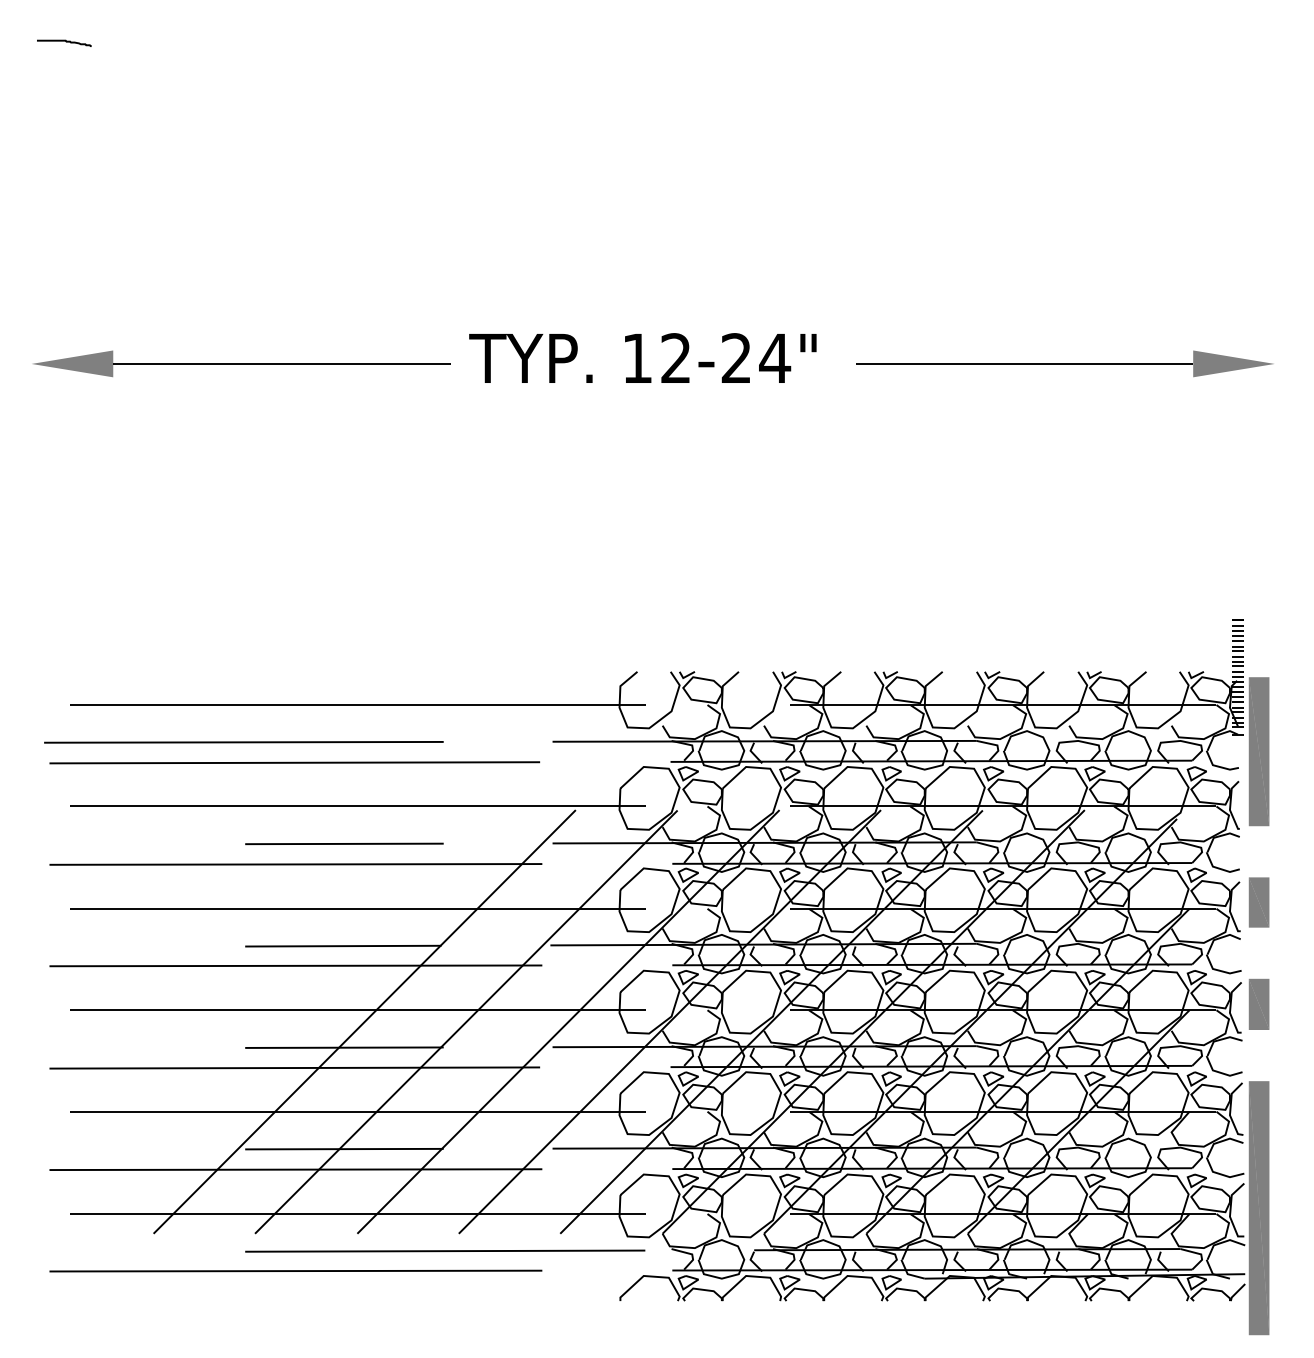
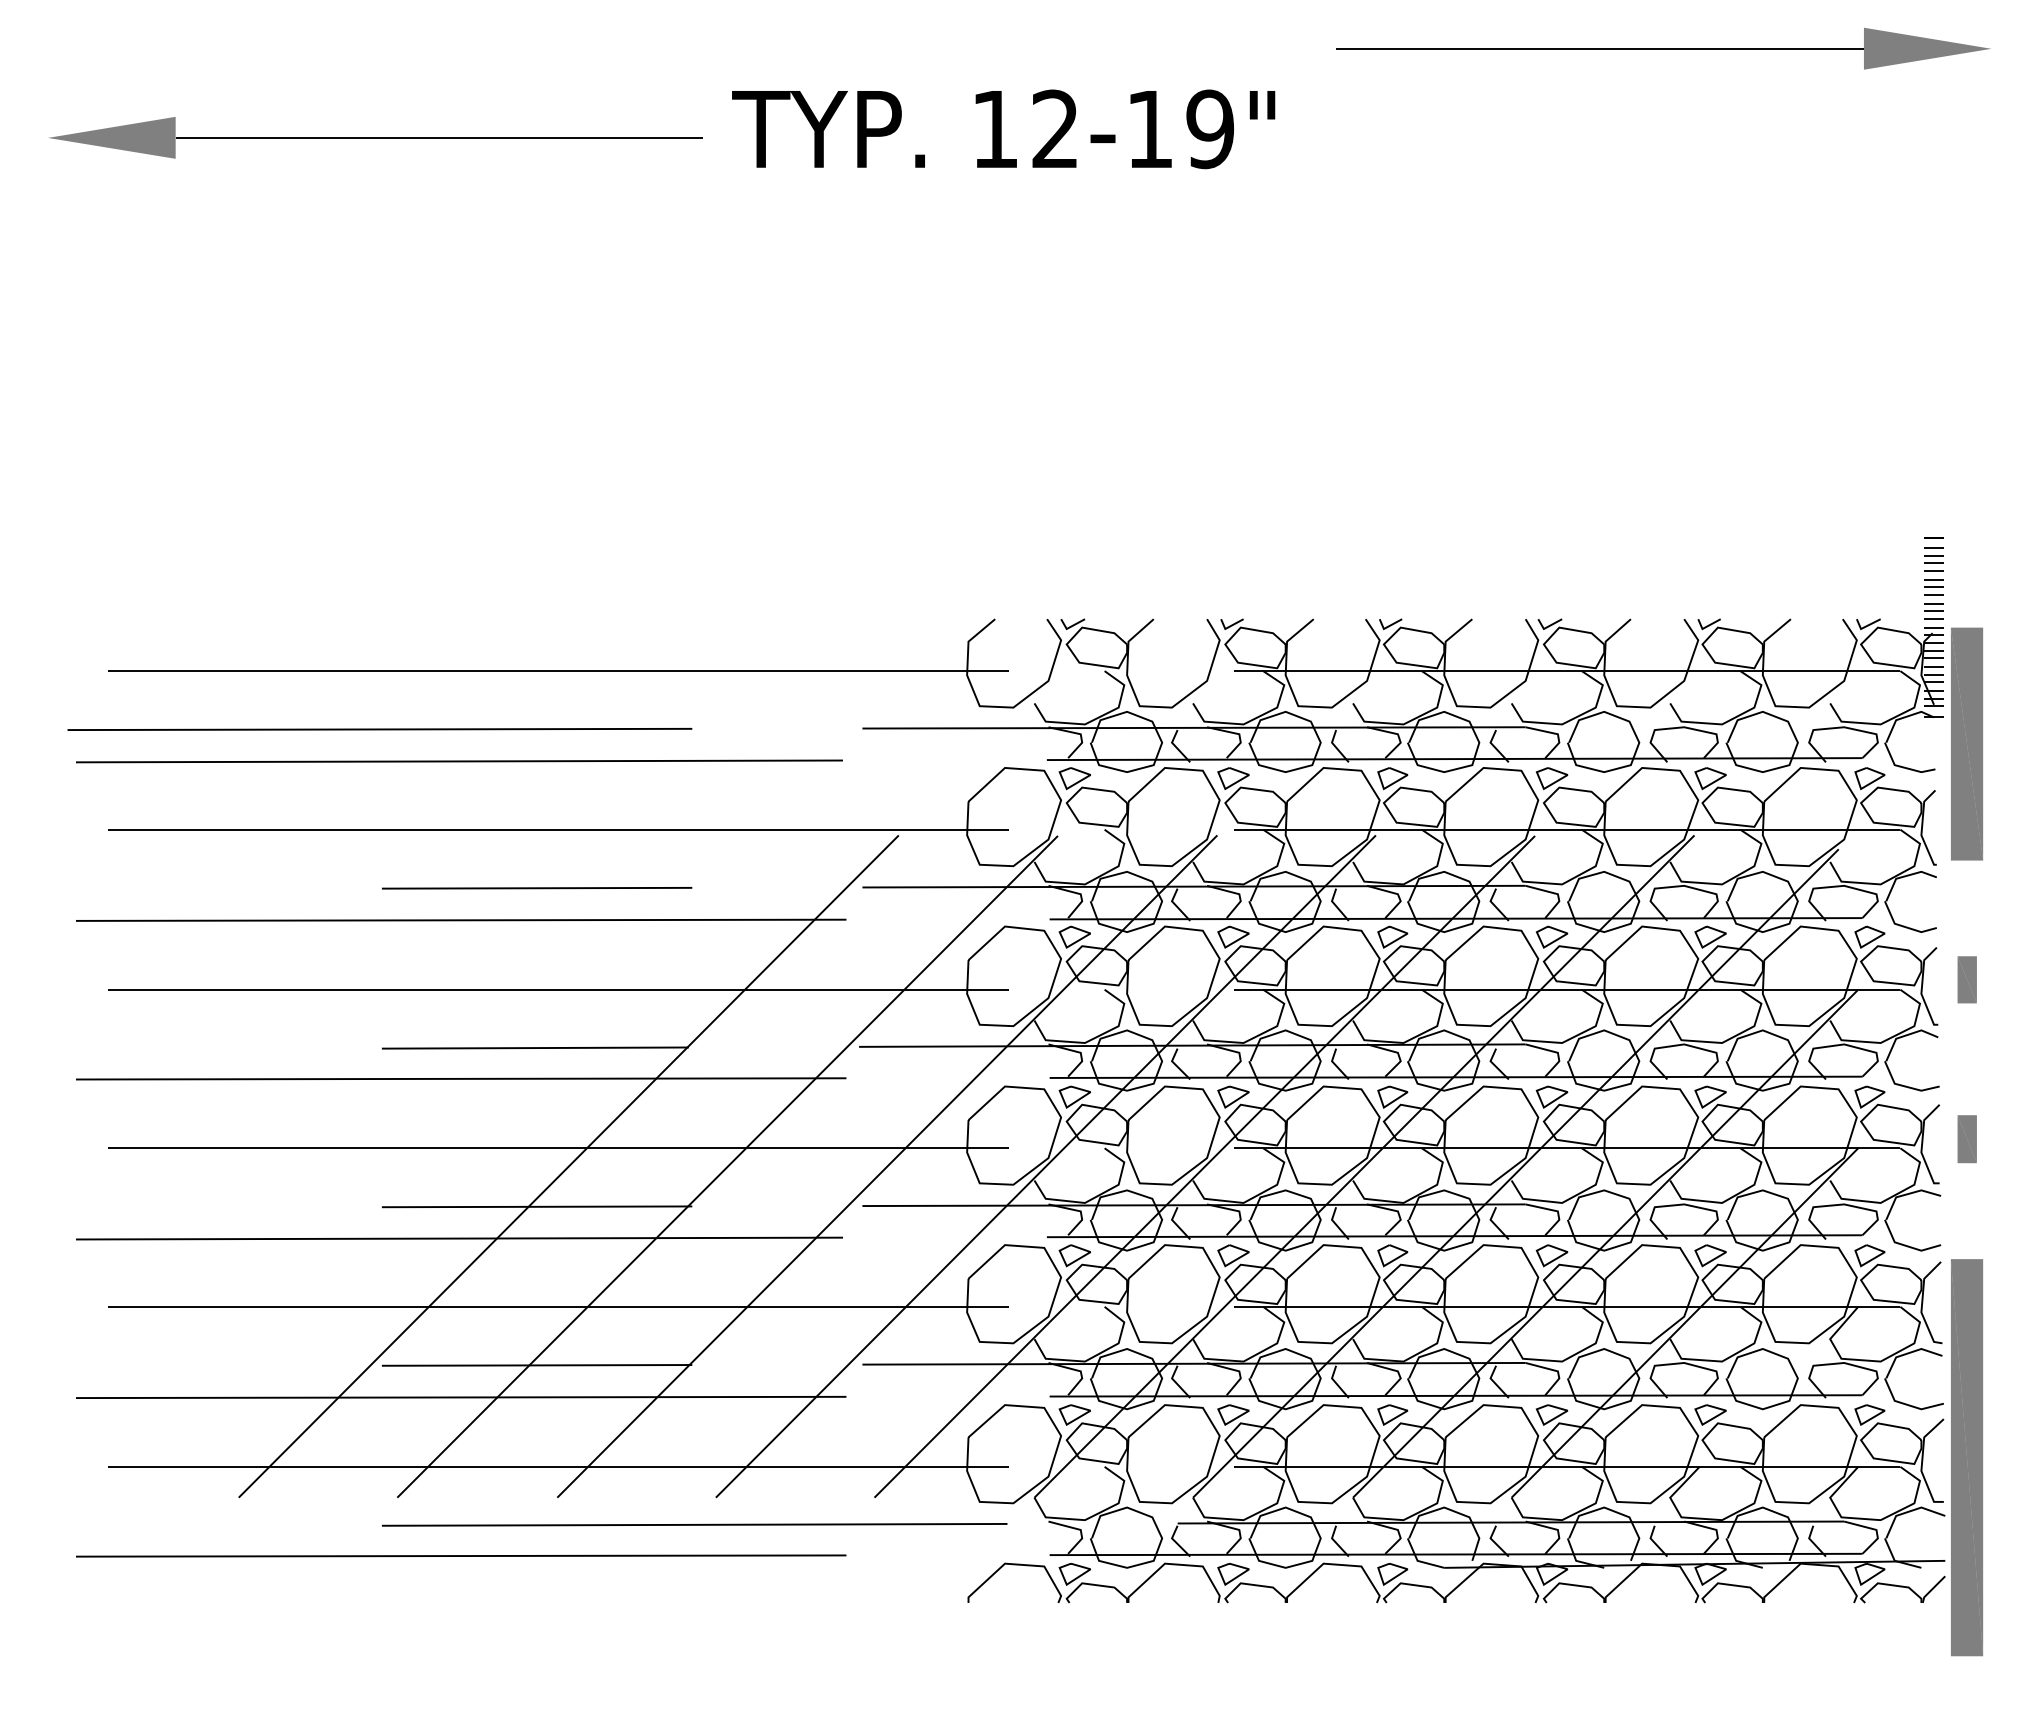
text: (756, 358) -> (1181, 129), 12-24" -> 12-19"
part: (1064, 363) -> (1662, 48), moved
part: (1259, 902) -> (1967, 979), size x0.6
part: (1259, 1004) -> (1967, 1139), size x0.6

